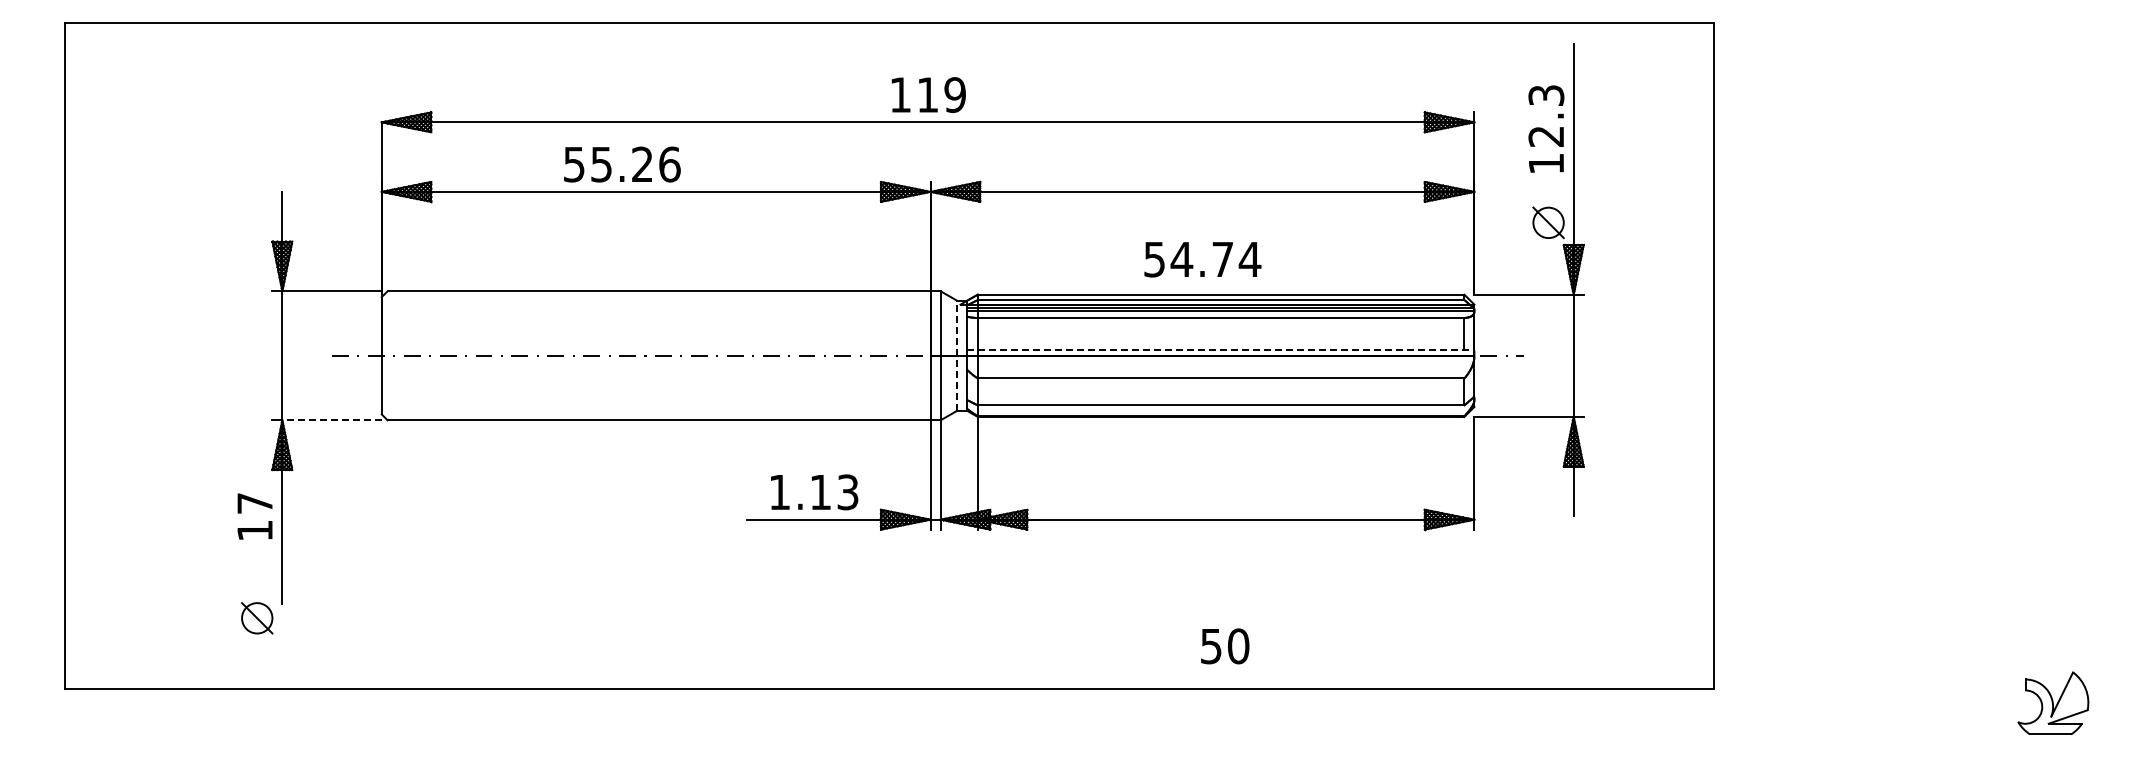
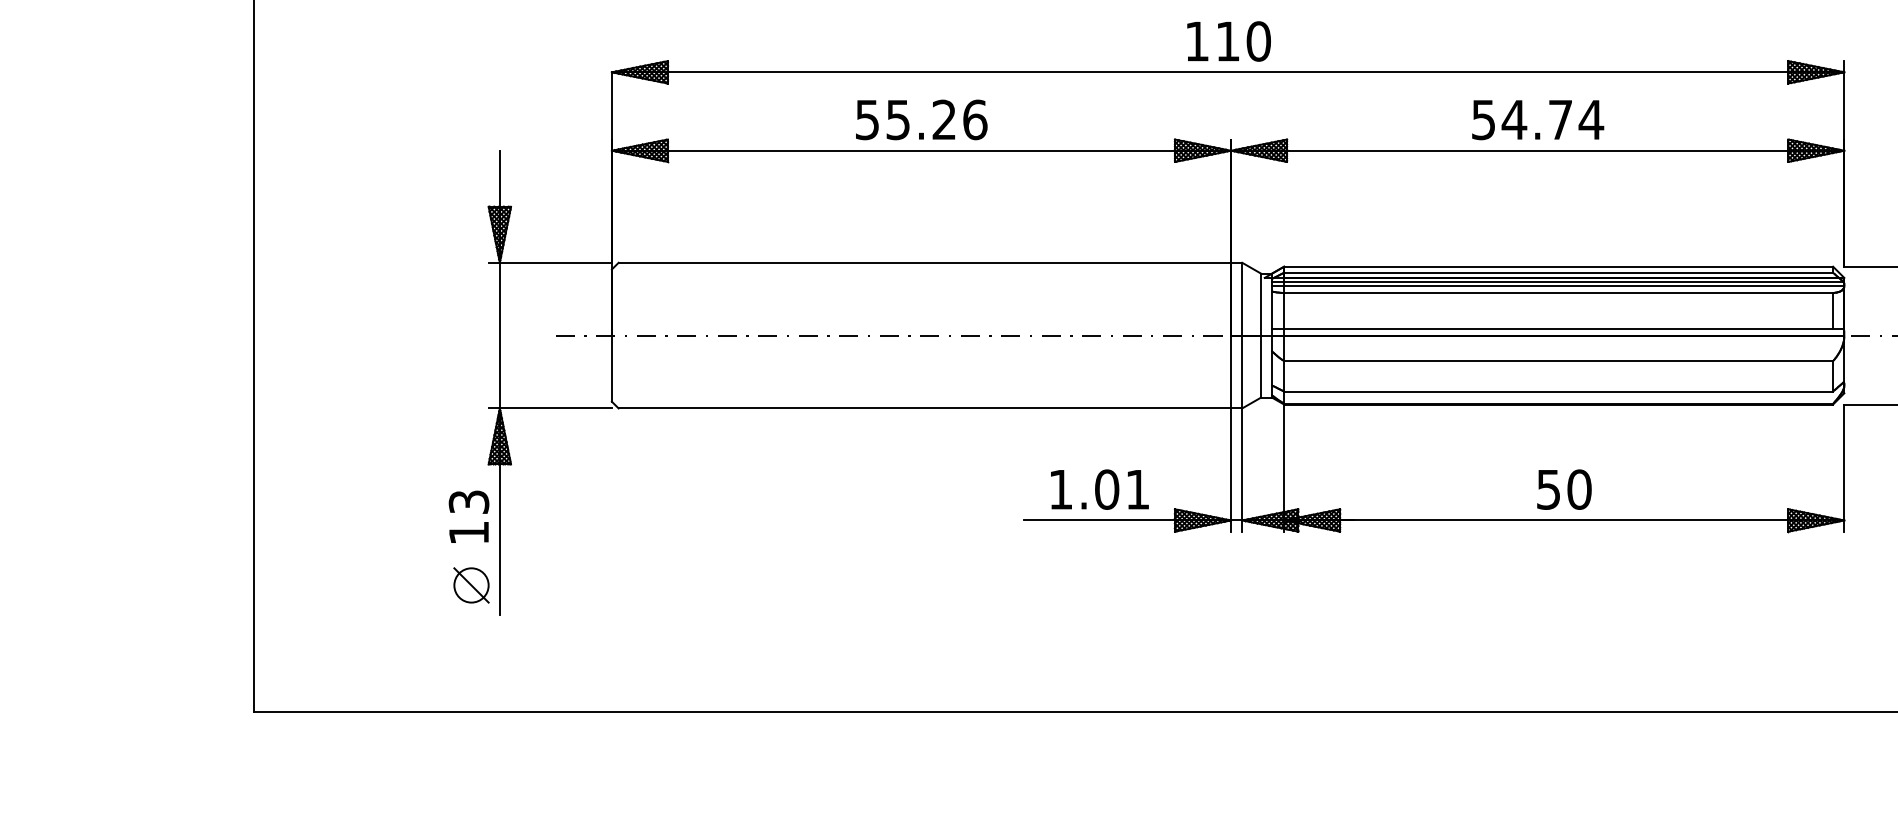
text: (955, 94) -> (1259, 40), 119 -> 110
text: (622, 164) -> (921, 119), moved
text: (1202, 259) -> (1537, 119), moved
line: (1221, 349) -> (1559, 328), dashed -> solid
line: (957, 355) -> (1261, 335), dashed -> solid
line: (332, 420) -> (556, 408), dashed -> solid
text: (834, 492) -> (1122, 489), 1.13 -> 1.01
text: (255, 503) -> (469, 502), 17 -> 13
part: (257, 618) -> (471, 585), moved
text: (1225, 646) -> (1564, 489), moved

